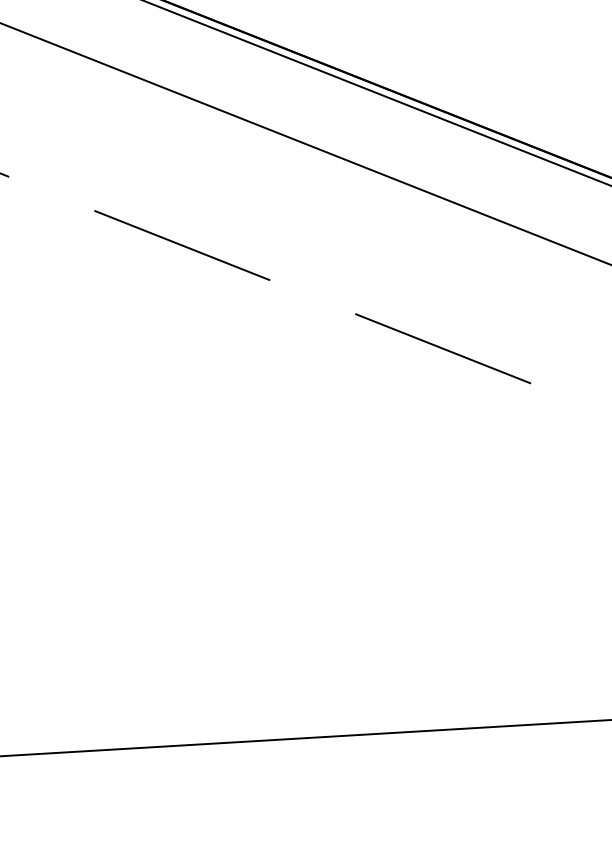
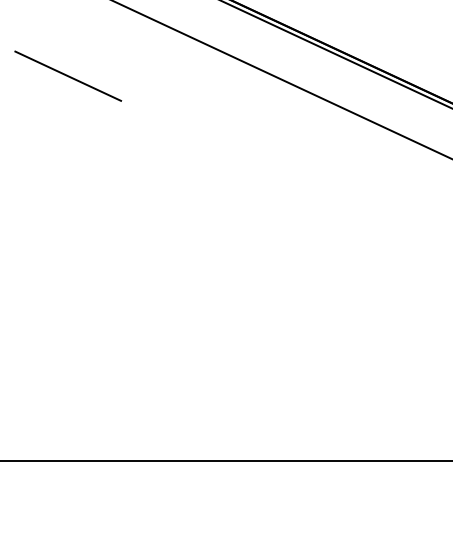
line: (181, 244) -> (226, 149), removed
line: (443, 347) -> (385, 223), removed

